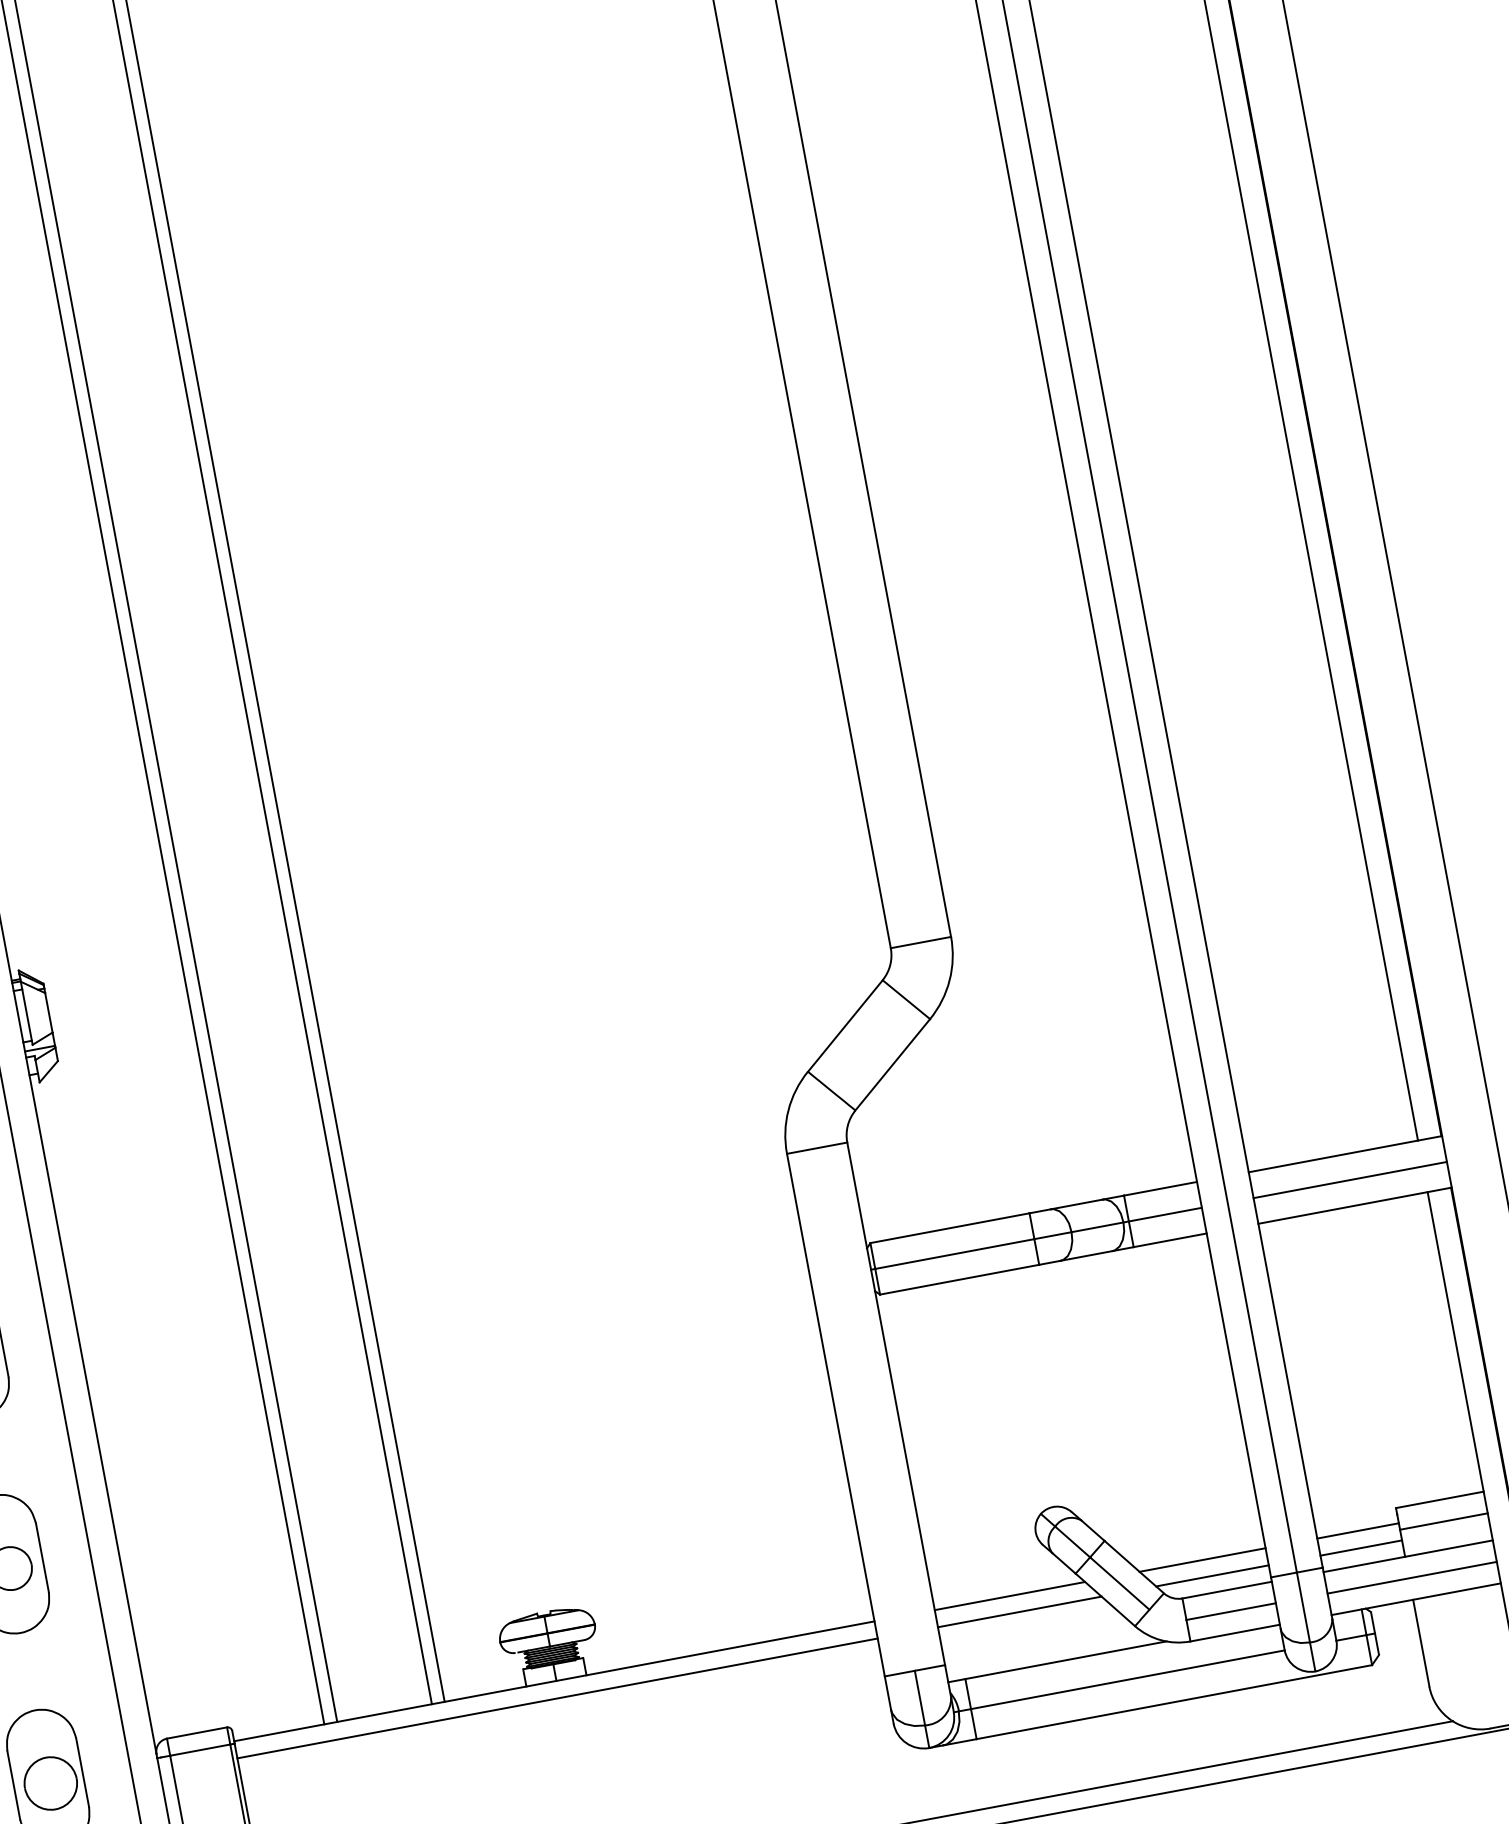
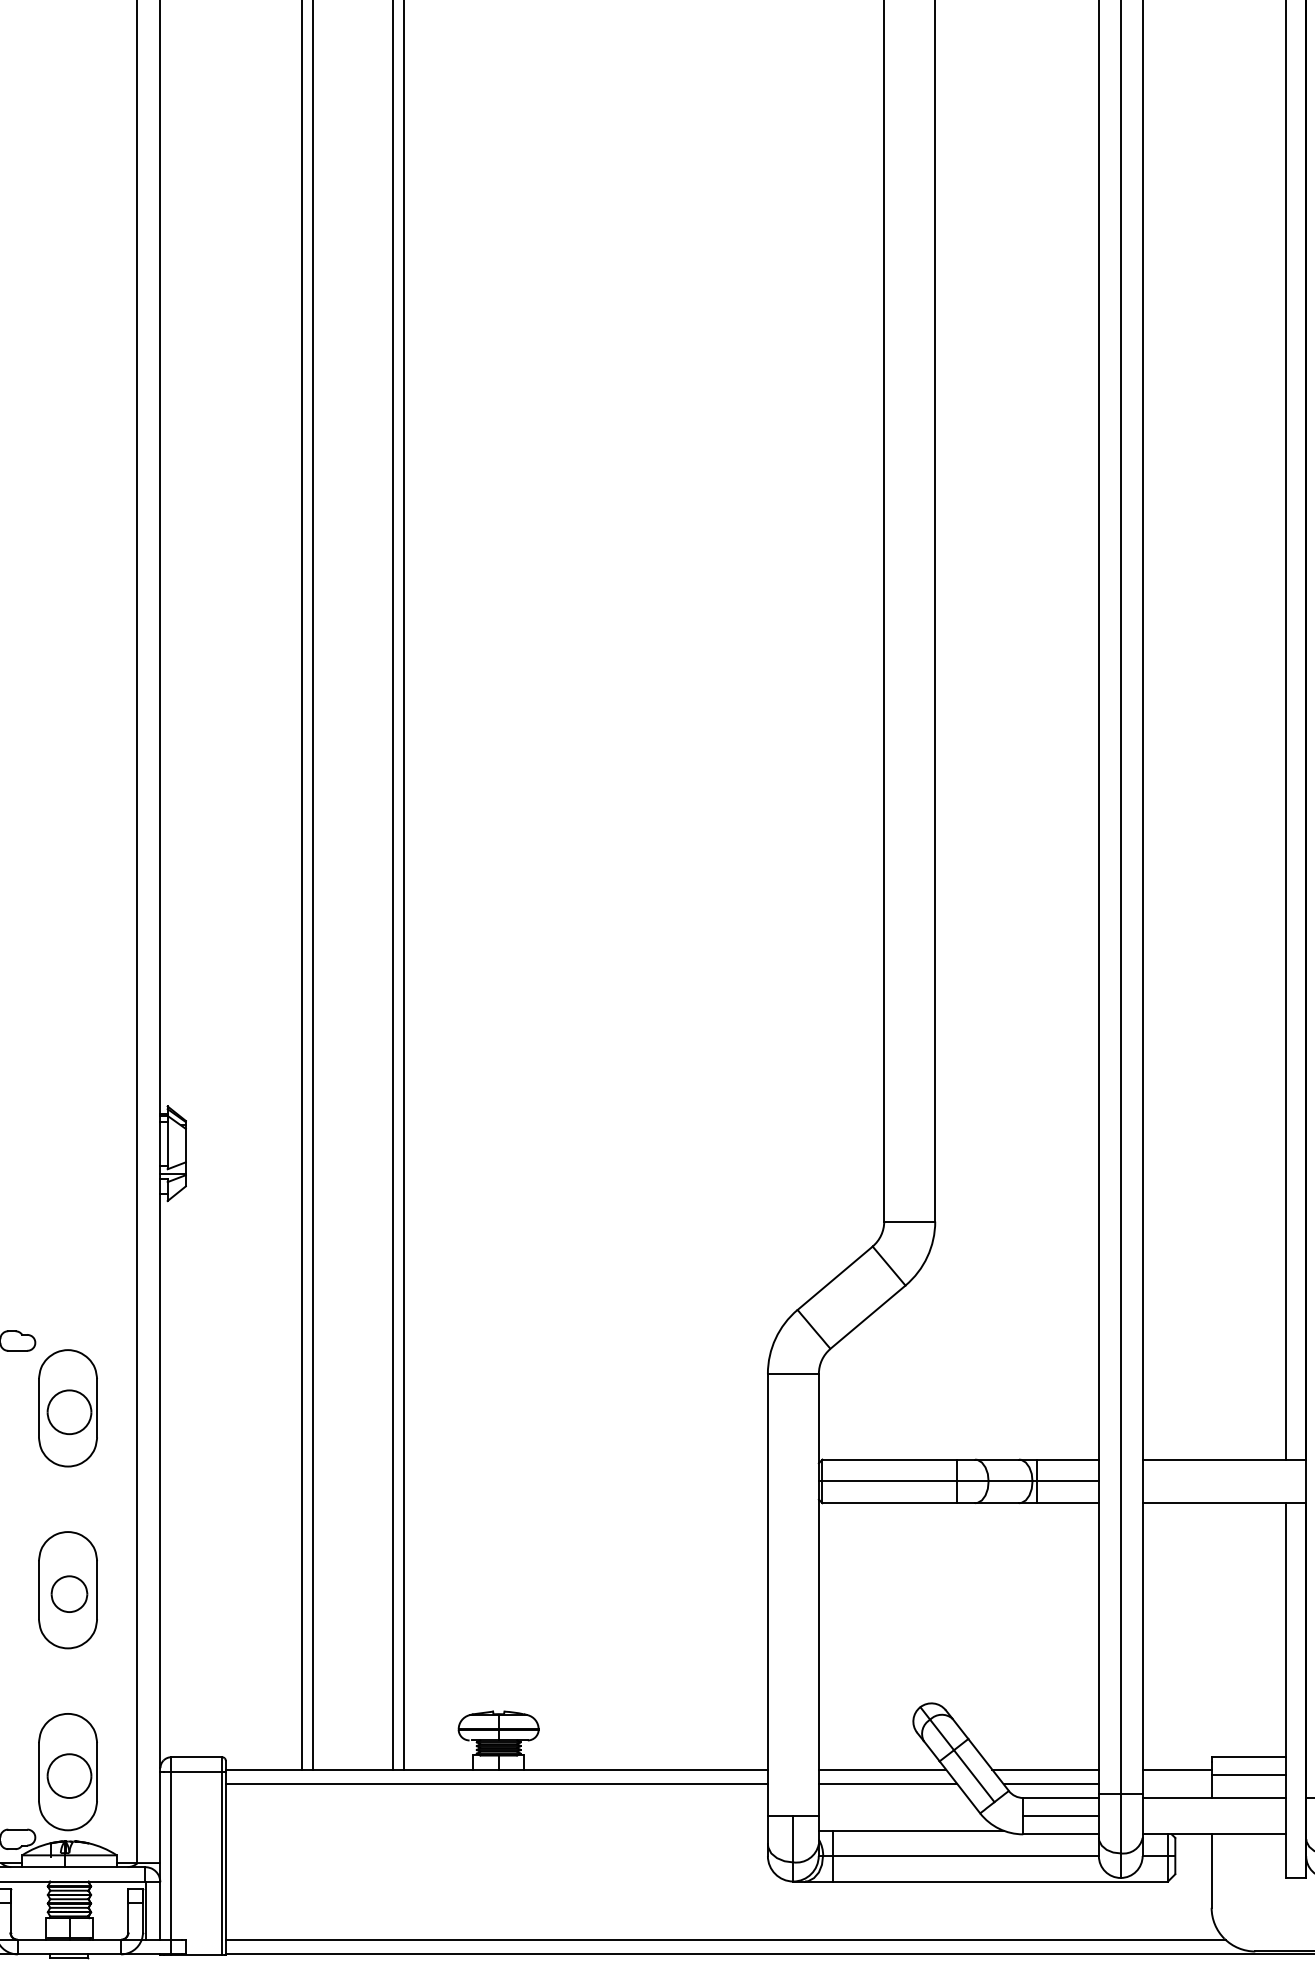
line: (1350, 1180) -> (1224, 1481), removed
line: (1360, 1548) -> (1176, 1784), removed
line: (1411, 1578) -> (1213, 1816), removed

